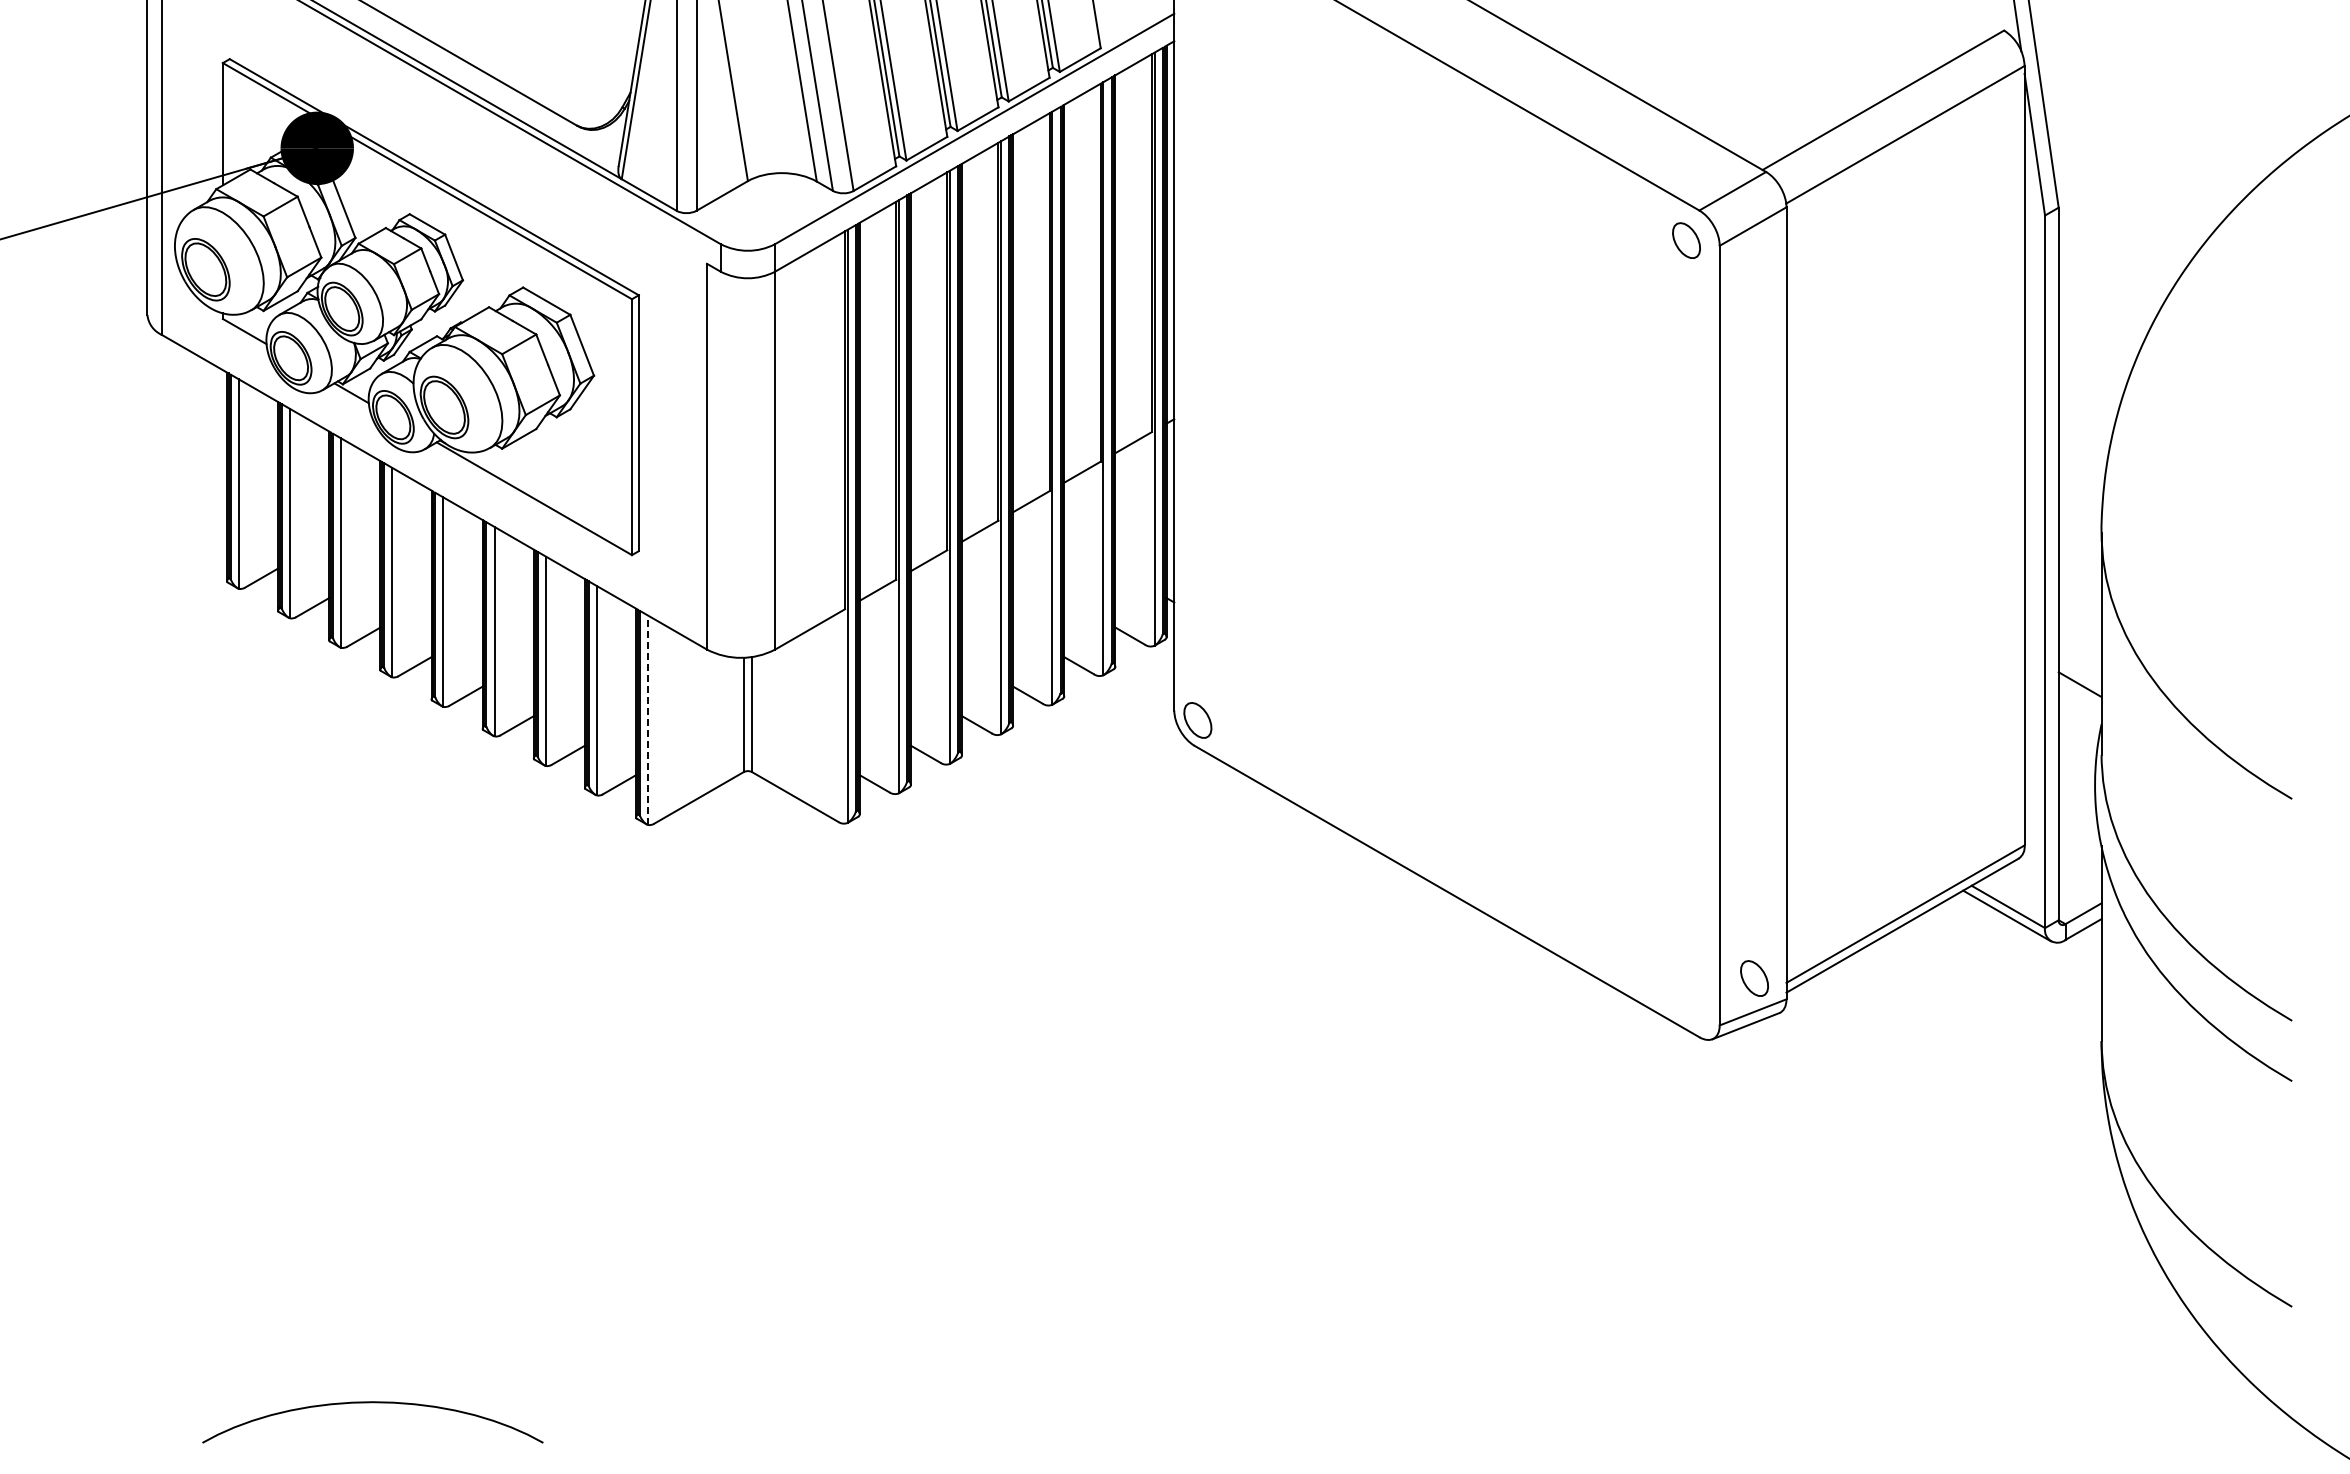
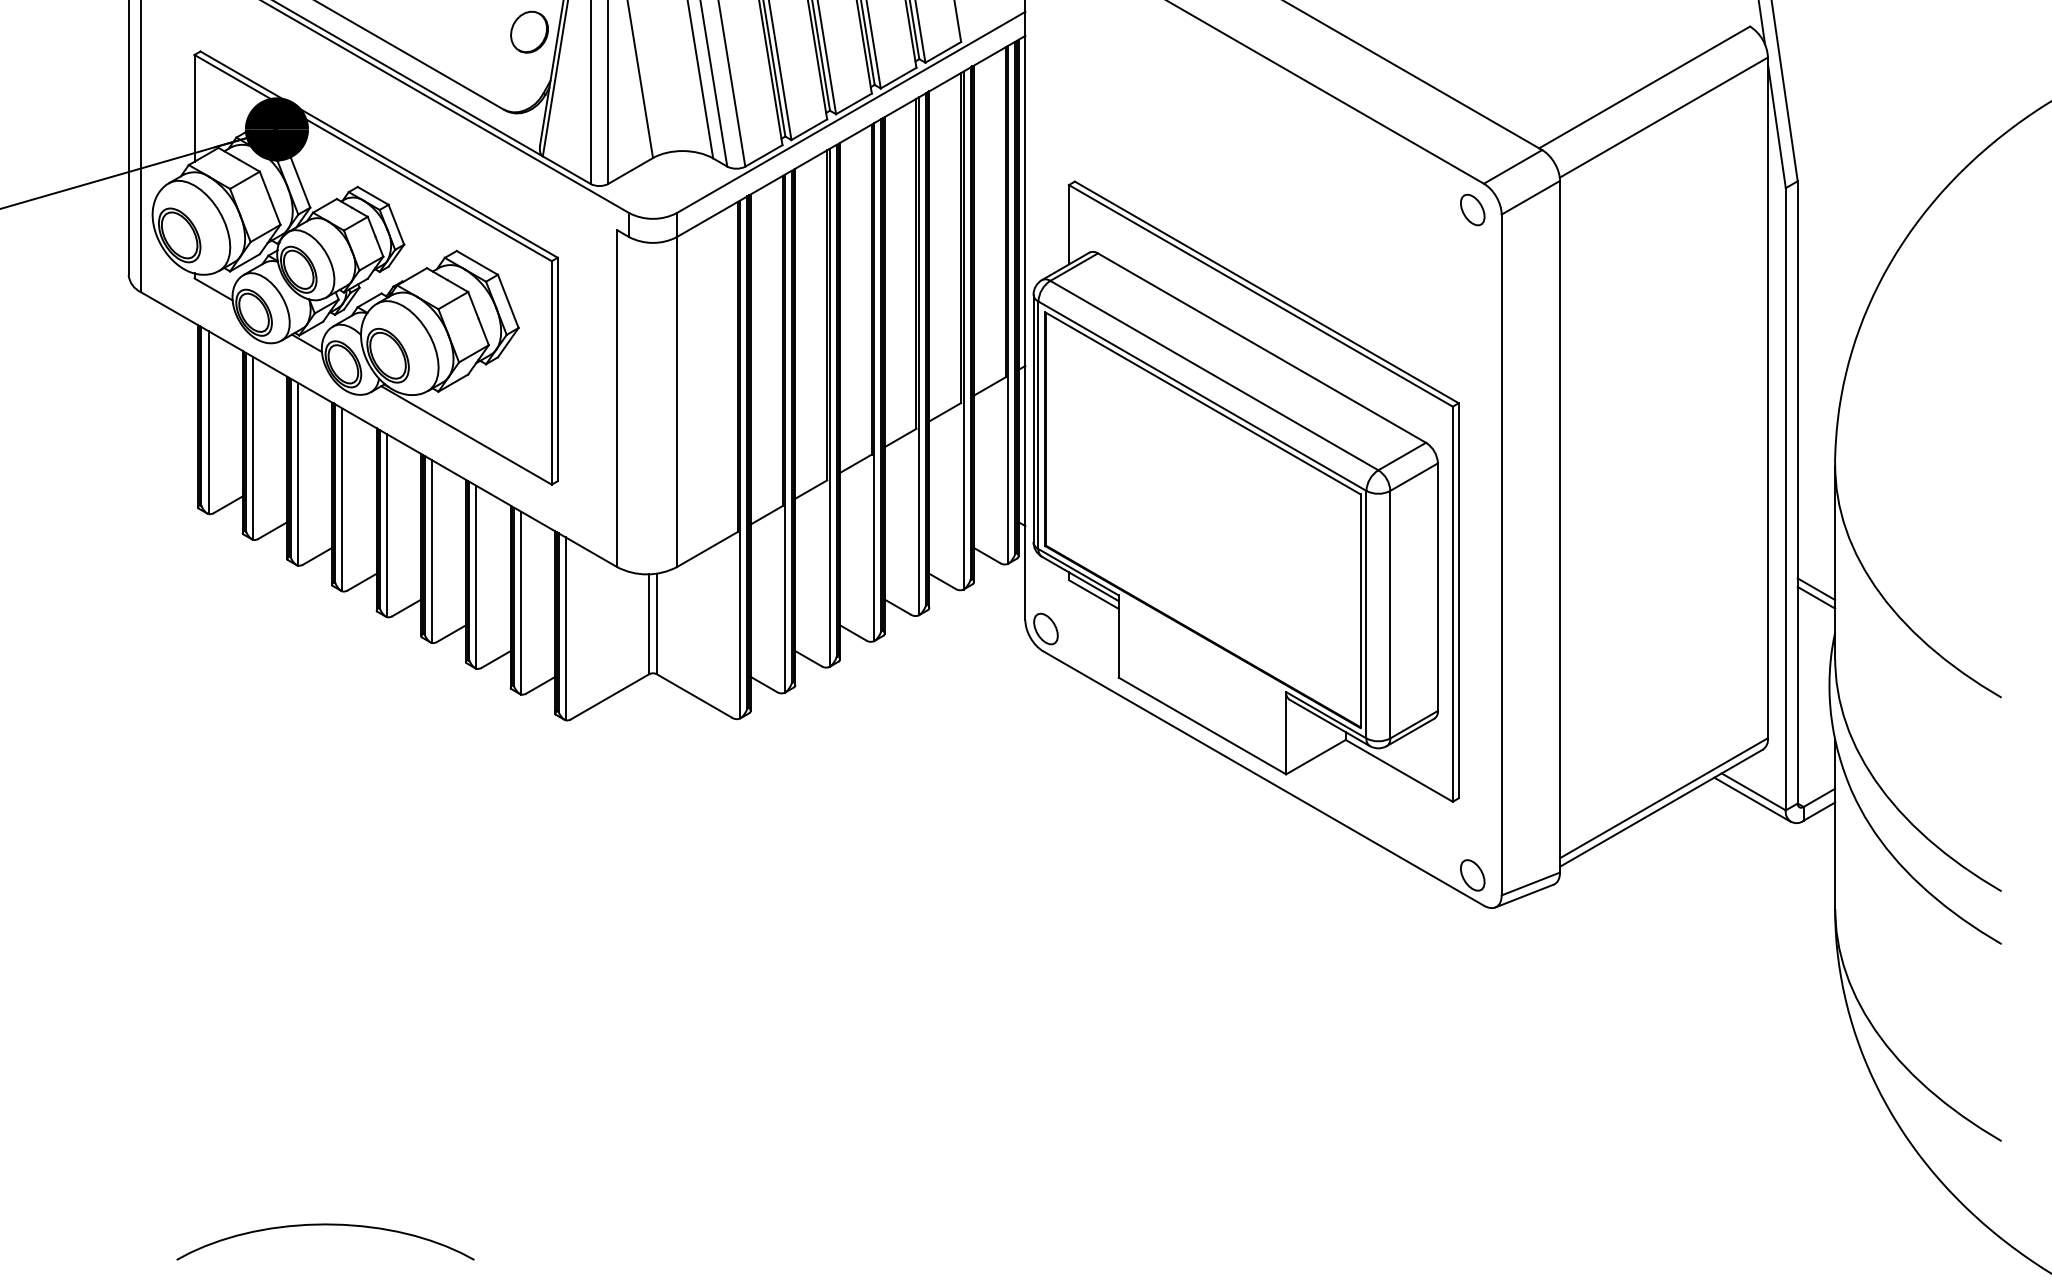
part: (606, 36) -> (529, 31), added
part: (1426, 563) -> (1245, 491), added
line: (2079, 674) -> (1815, 588), added
line: (648, 720) -> (566, 629), dashed -> solid
part: (1754, 978) -> (1472, 875), moved

